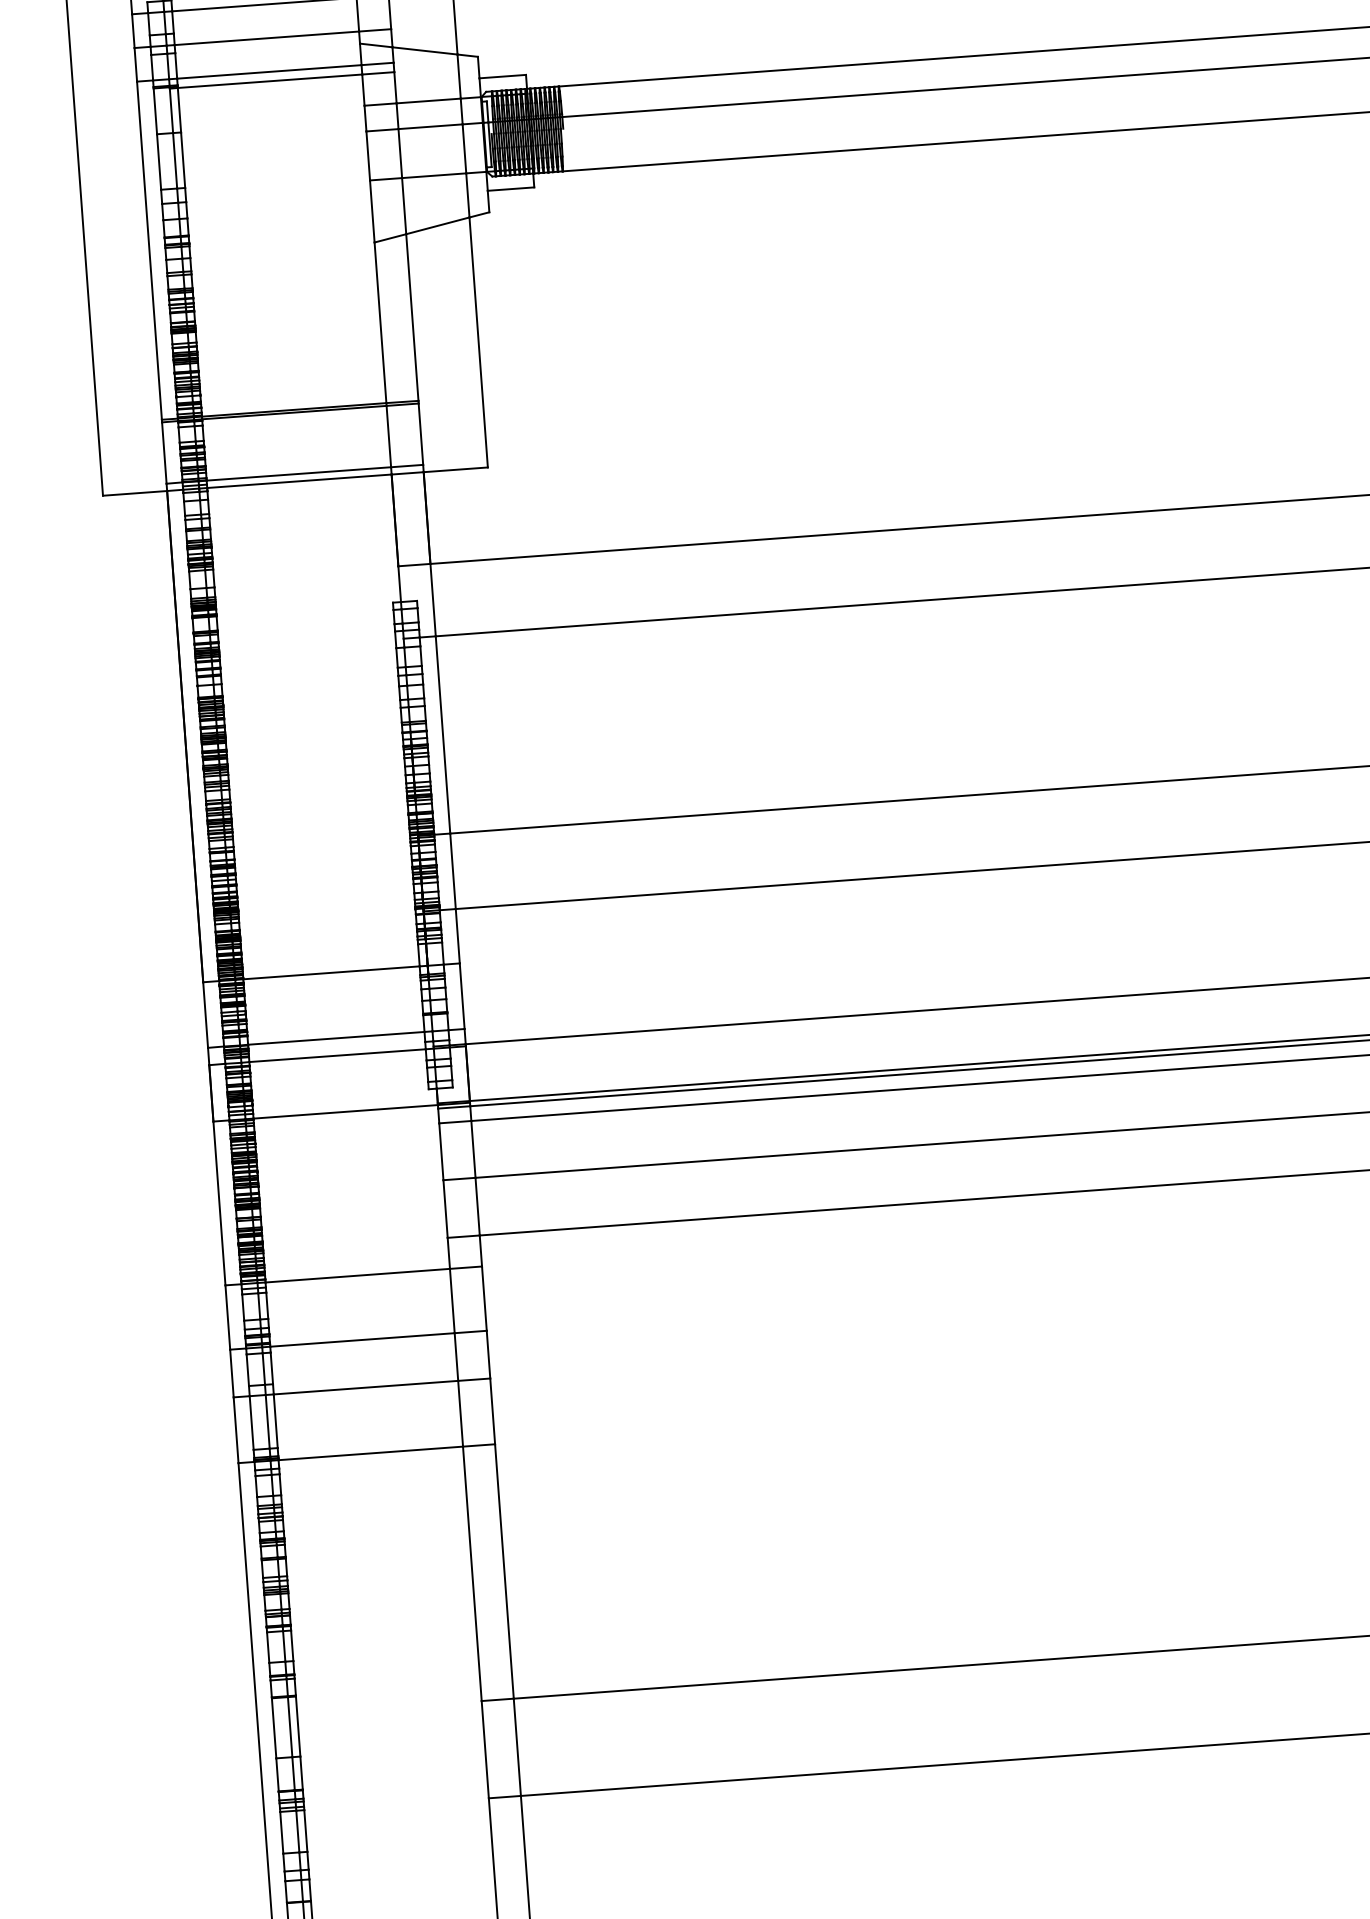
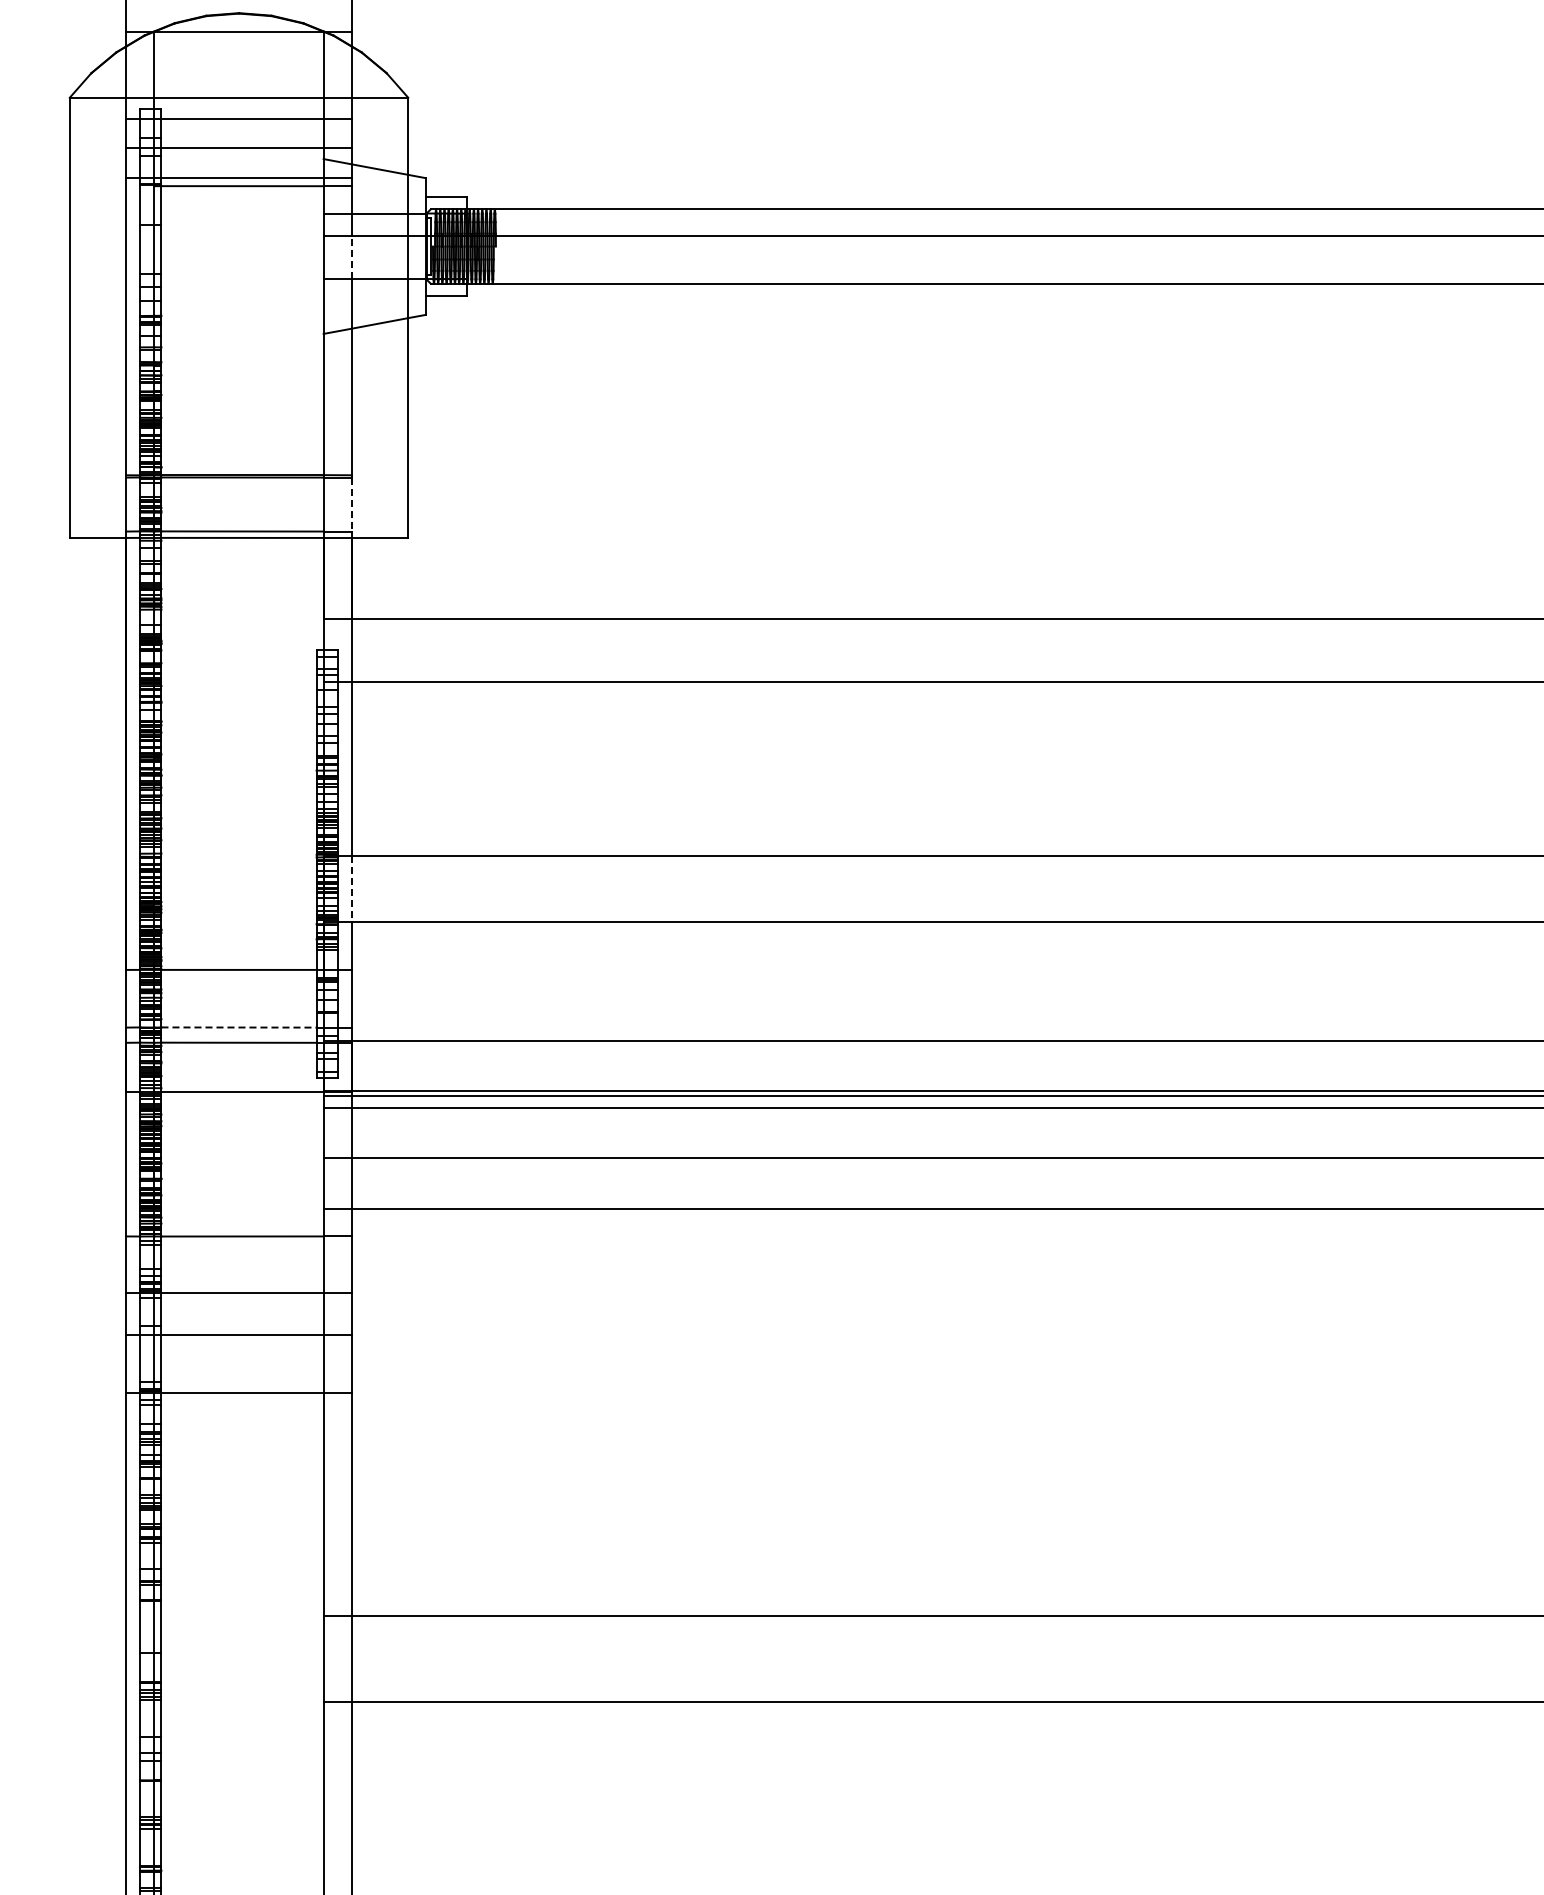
line: (399, 153) -> (351, 257), solid -> dashed
line: (420, 434) -> (351, 504), solid -> dashed
line: (452, 871) -> (351, 889), solid -> dashed
line: (336, 1038) -> (239, 1027), solid -> dashed

